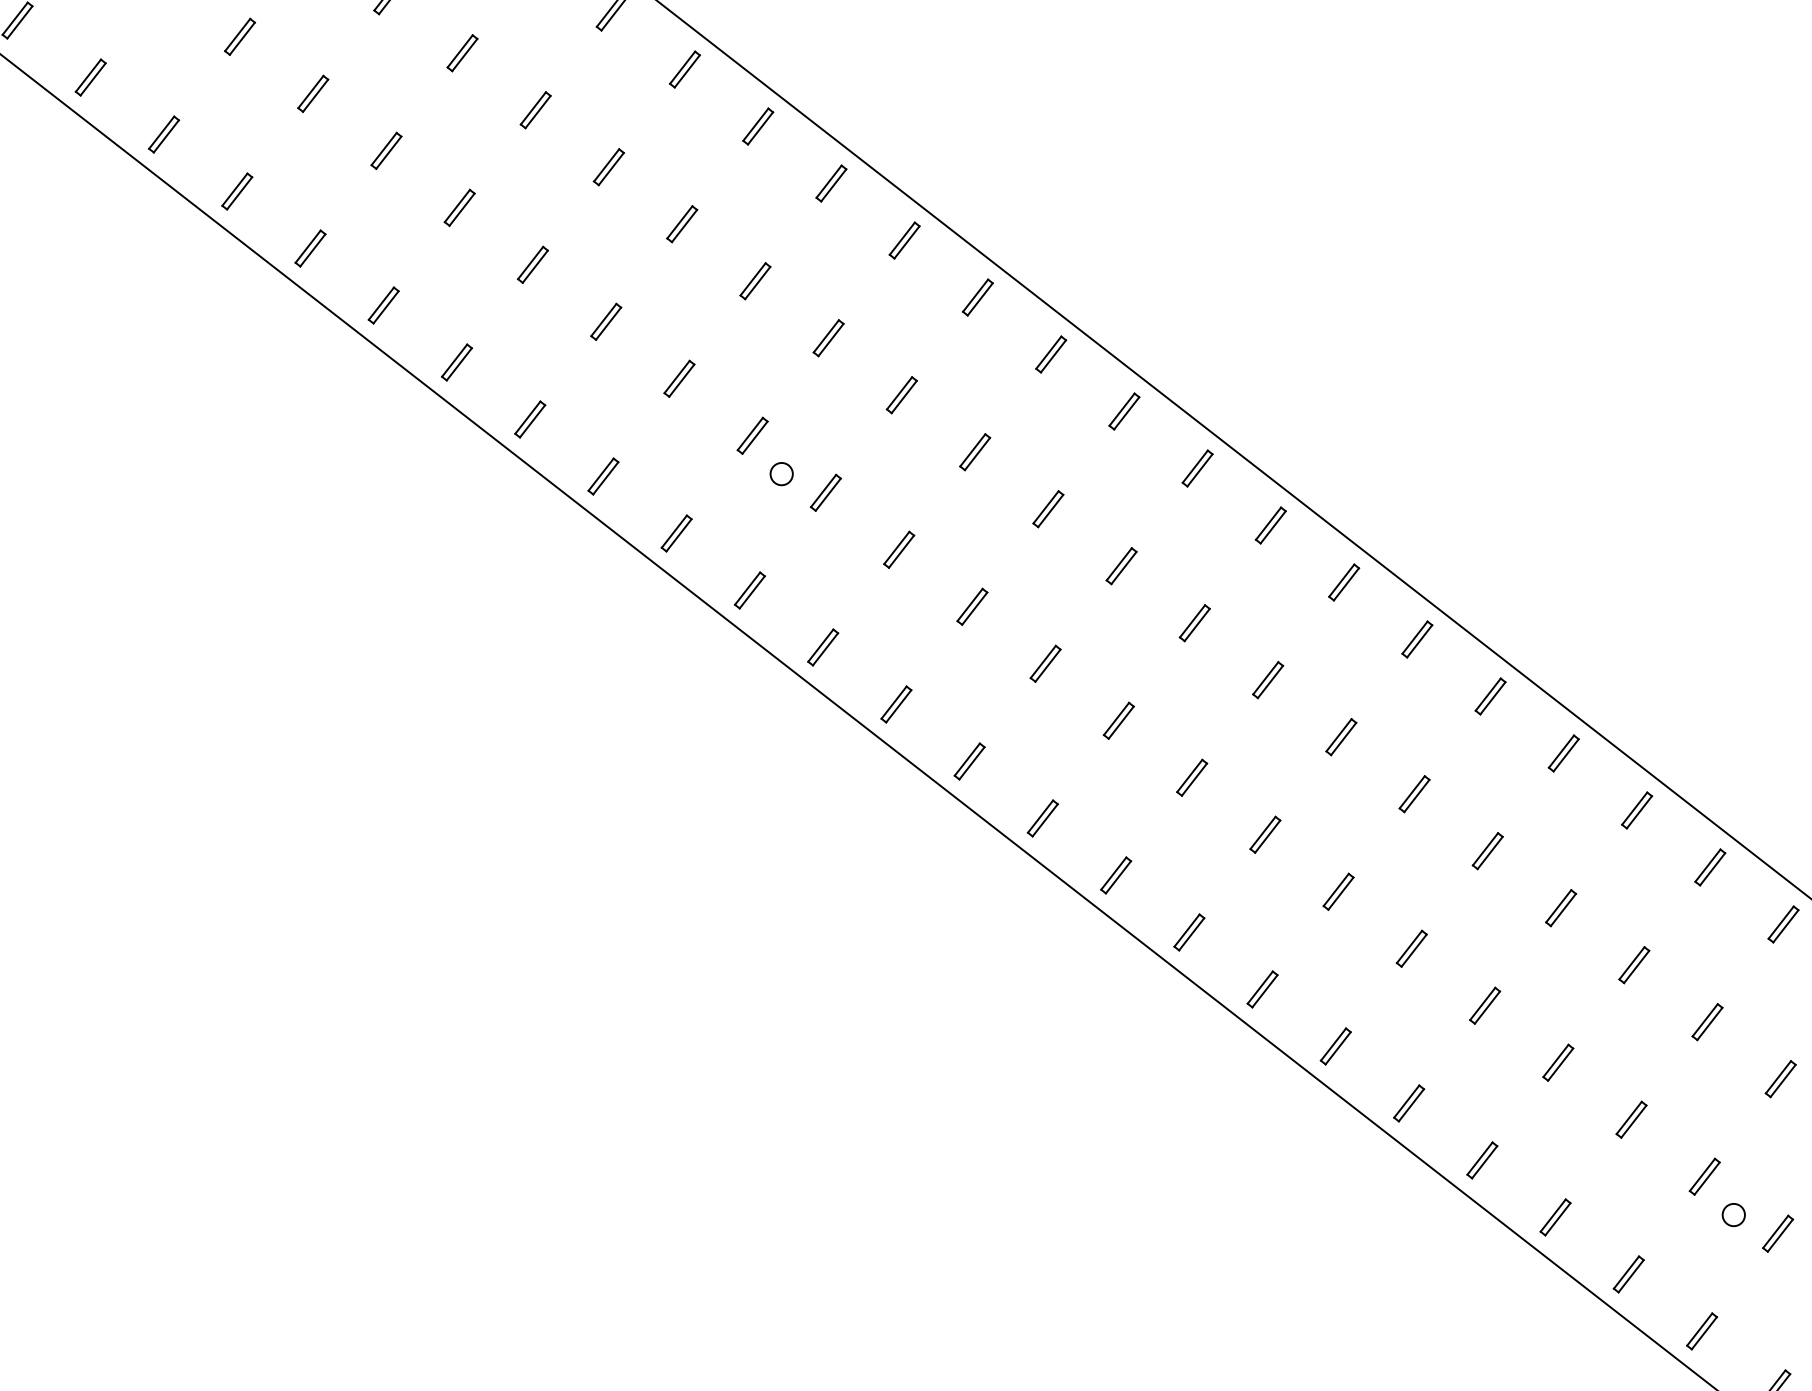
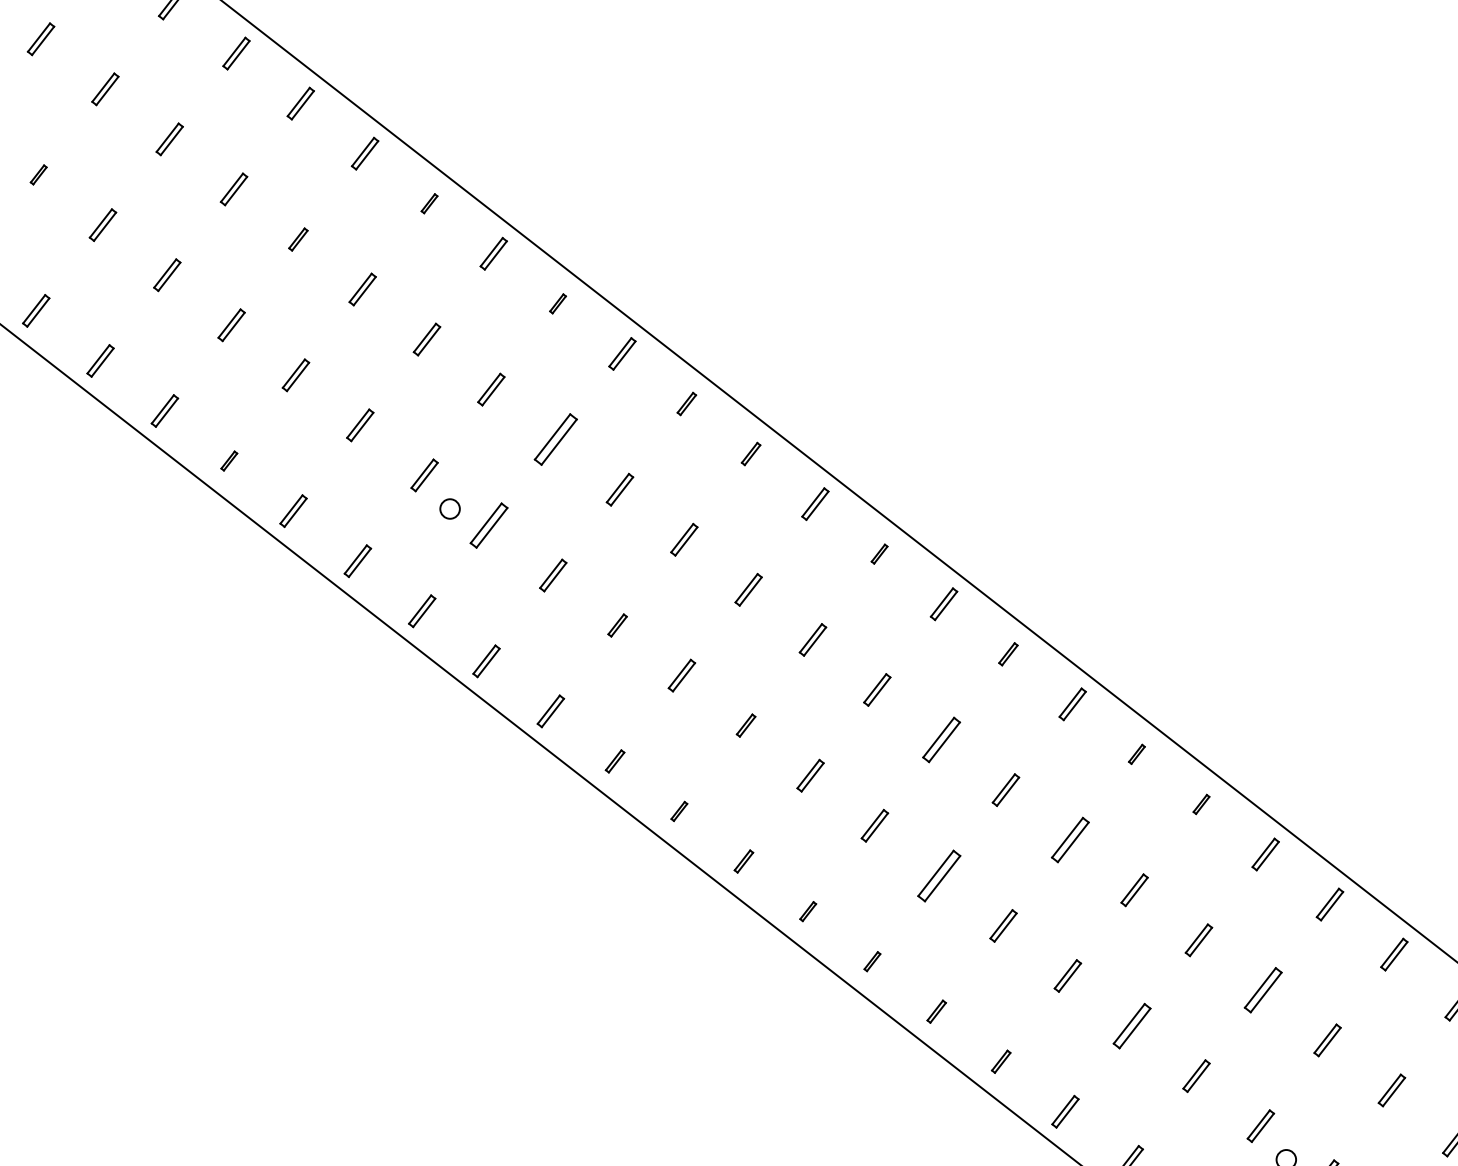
part: (313, 93) -> (38, 174), size x0.6
part: (758, 126) -> (429, 203), size x0.6
part: (608, 167) -> (297, 239), size x0.7
part: (904, 240) -> (557, 303), size x0.6
part: (1051, 354) -> (687, 403), size x0.7
part: (901, 395) -> (555, 439), size x1.6
part: (1124, 411) -> (751, 454), size x0.7
part: (530, 419) -> (229, 461), size x0.6
part: (825, 492) -> (488, 525), size x1.4
part: (1270, 525) -> (879, 554), size x0.6
part: (972, 606) -> (617, 625), size x0.7
part: (1417, 639) -> (1008, 654), size x0.7
part: (1118, 720) -> (745, 725), size x0.7
part: (1341, 737) -> (941, 740), size x1.4
part: (1563, 753) -> (1136, 754), size x0.6
part: (969, 761) -> (615, 761), size x0.7
part: (1637, 810) -> (1201, 804), size x0.6
part: (1042, 818) -> (679, 811), size x0.6
part: (1487, 851) -> (1069, 840), size x1.4
part: (1116, 875) -> (744, 861), size x0.7
part: (1338, 891) -> (939, 875), size x1.6
part: (1189, 932) -> (808, 911), size x0.6
part: (1262, 989) -> (872, 961), size x0.6
part: (1707, 1022) -> (1263, 990), size x1.4
part: (1335, 1046) -> (936, 1011), size x0.7
part: (1558, 1062) -> (1132, 1025), size x1.4
part: (1409, 1103) -> (1001, 1061), size x0.7

